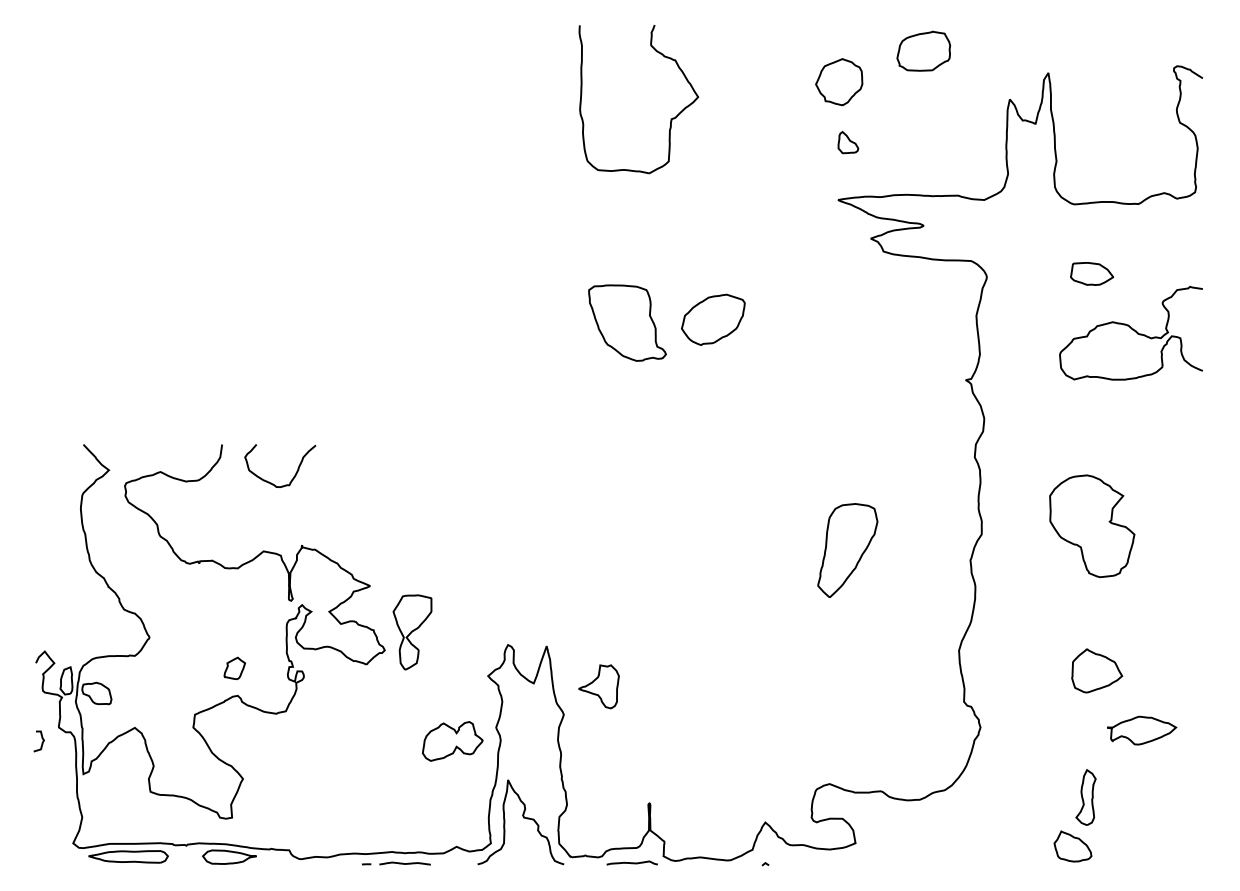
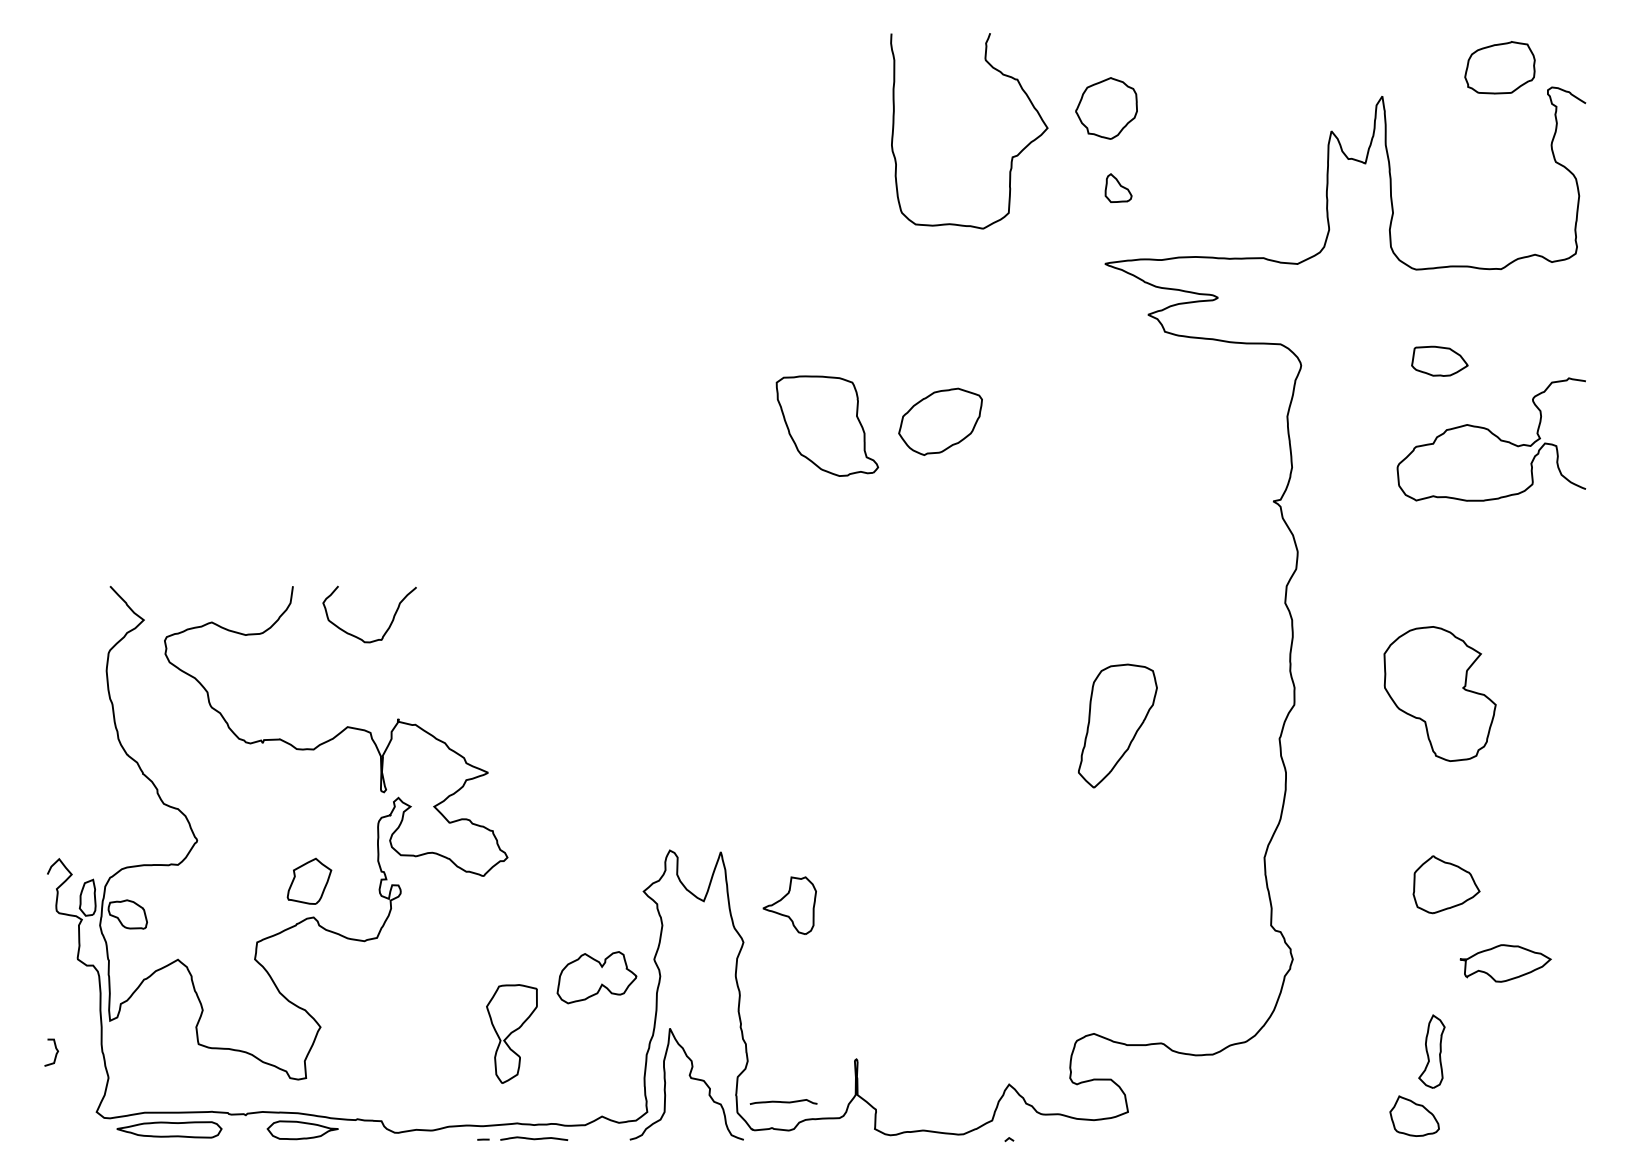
part: (923, 51) -> (1499, 67), moved
curve: (670, 119) -> (1011, 157), moved
part: (412, 632) -> (511, 1033), moved
part: (234, 668) -> (309, 881), size x1.6
curve: (42, 742) -> (55, 1053), moved
curve: (632, 862) -> (783, 1101), moved

